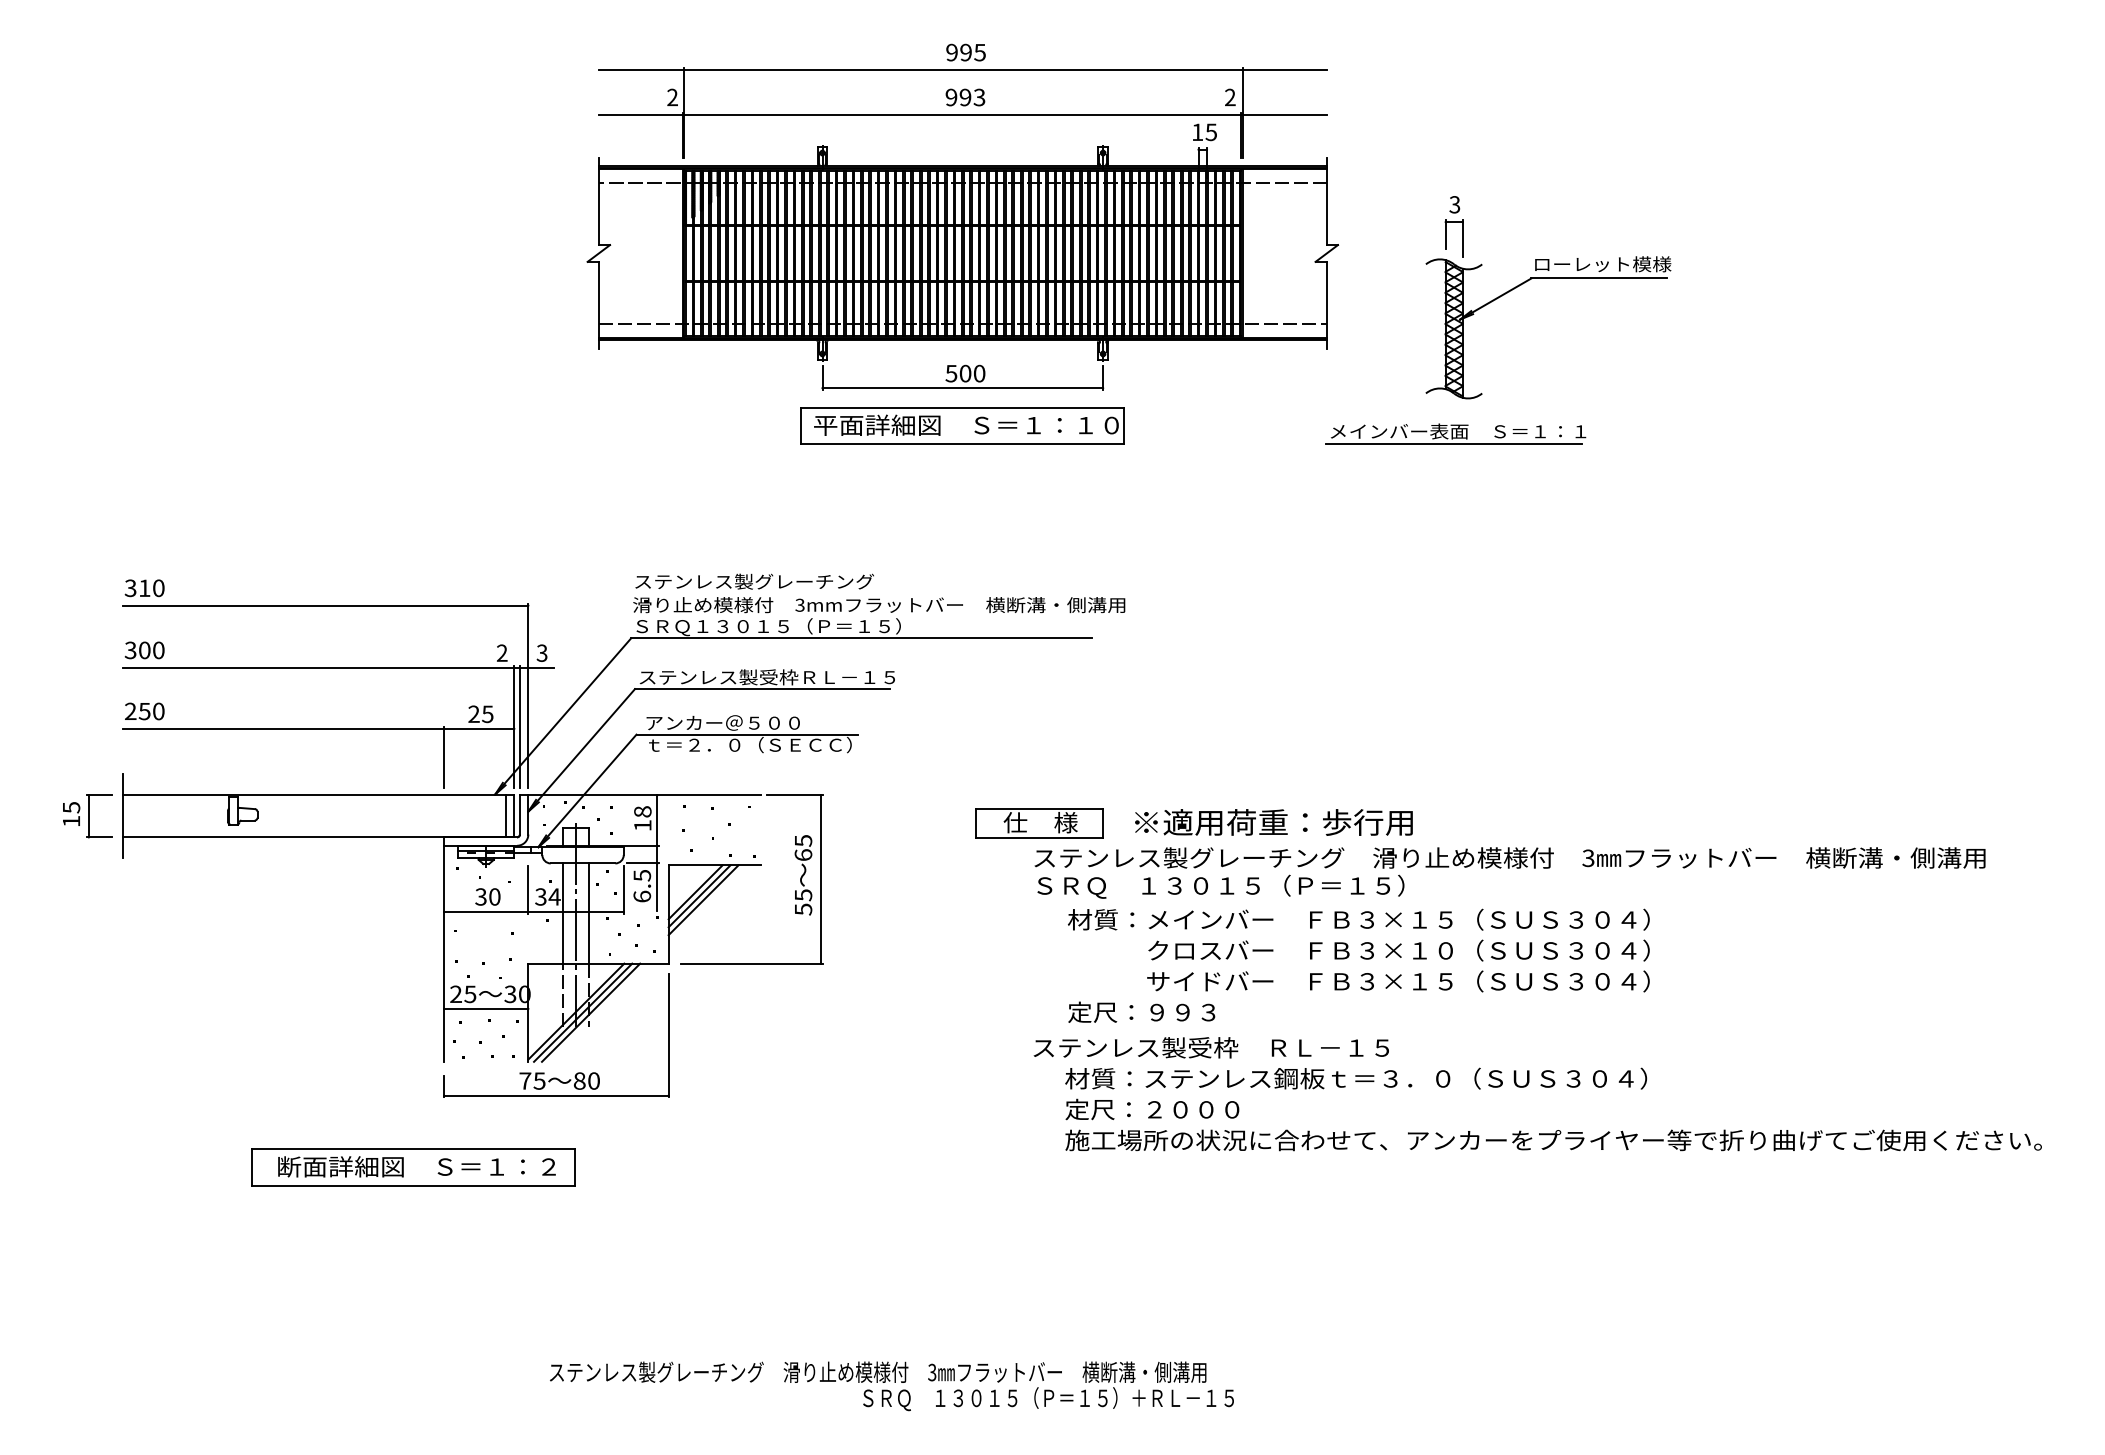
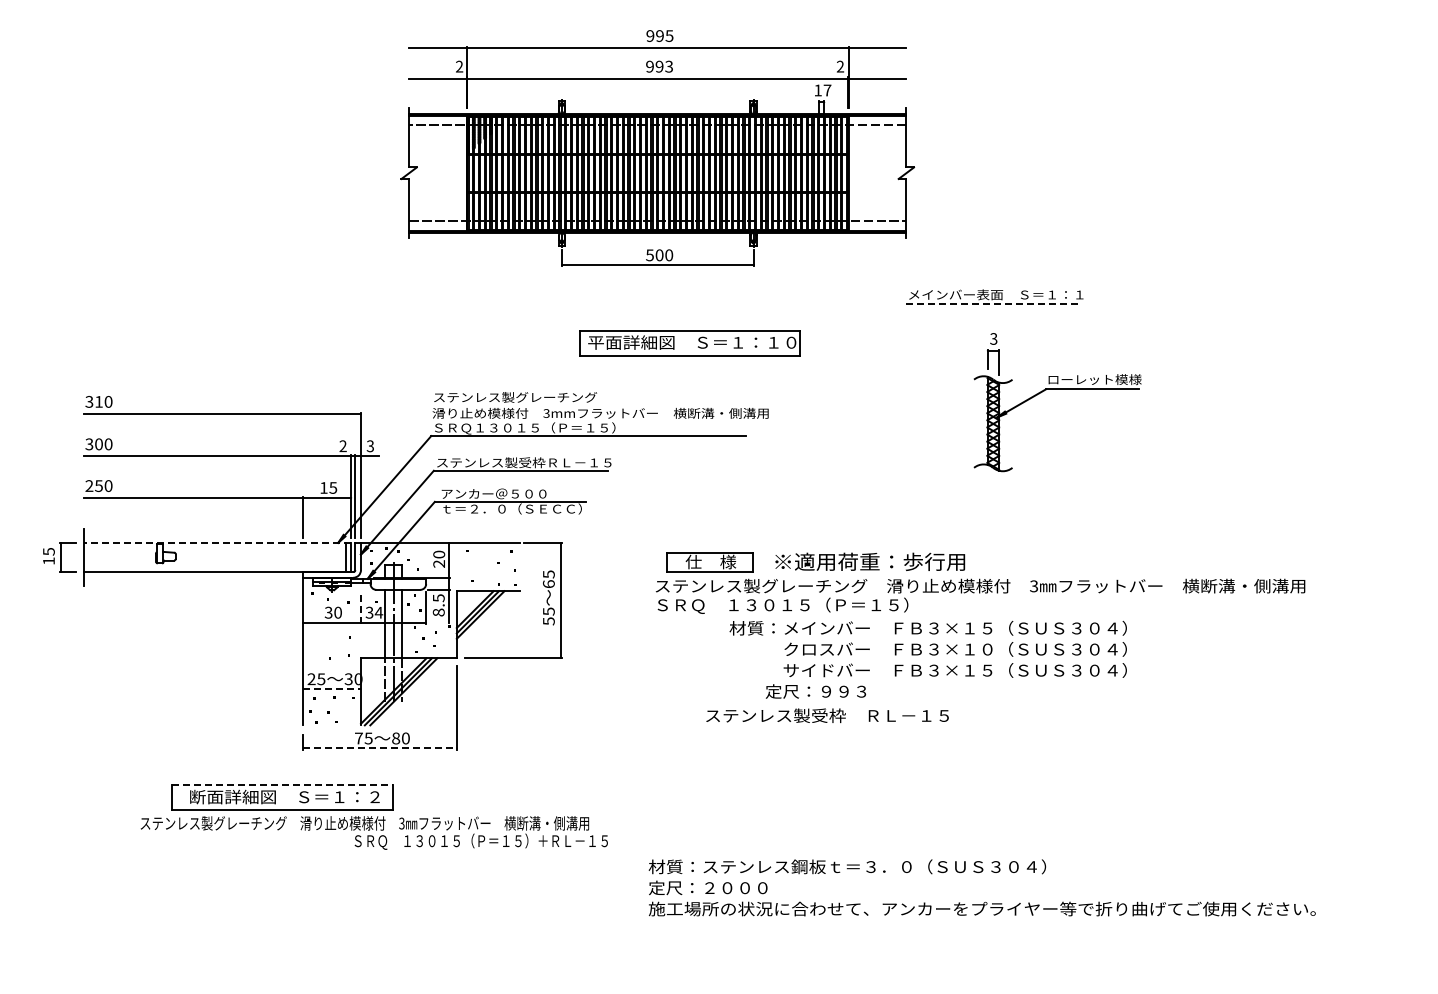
text: (1211, 132) -> (827, 90), 15 -> 17
part: (1548, 278) -> (1057, 389), moved
part: (962, 426) -> (689, 343), moved
line: (1454, 444) -> (993, 303), solid -> dashed
text: (473, 713) -> (323, 487), 25 -> 15
line: (318, 795) -> (217, 543), solid -> dashed
text: (641, 817) -> (438, 558), 18 -> 20
text: (1510, 871) -> (980, 595), moved
line: (527, 889) -> (360, 607), solid -> dashed
text: (641, 896) -> (438, 612), 6.5 -> 8.5
line: (486, 1009) -> (332, 689), solid -> dashed
text: (1141, 1012) -> (815, 691), moved
line: (556, 1095) -> (380, 748), solid -> dashed
text: (1552, 1108) -> (981, 887), moved
line: (414, 1149) -> (283, 785), solid -> dashed
text: (890, 1385) -> (373, 832), moved

